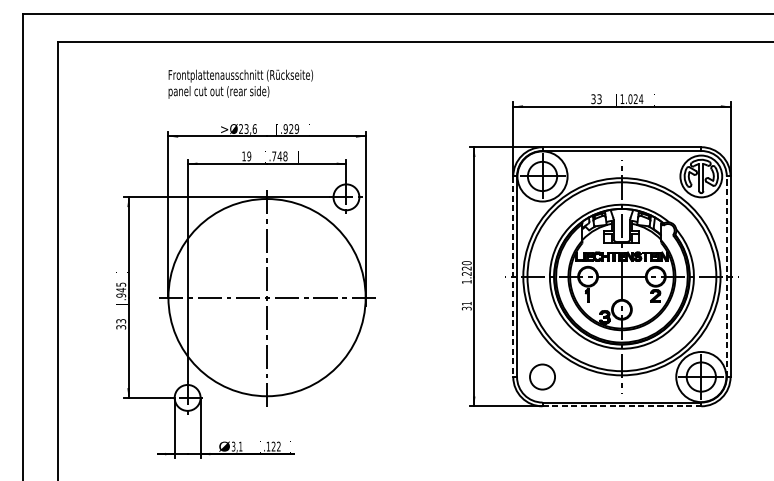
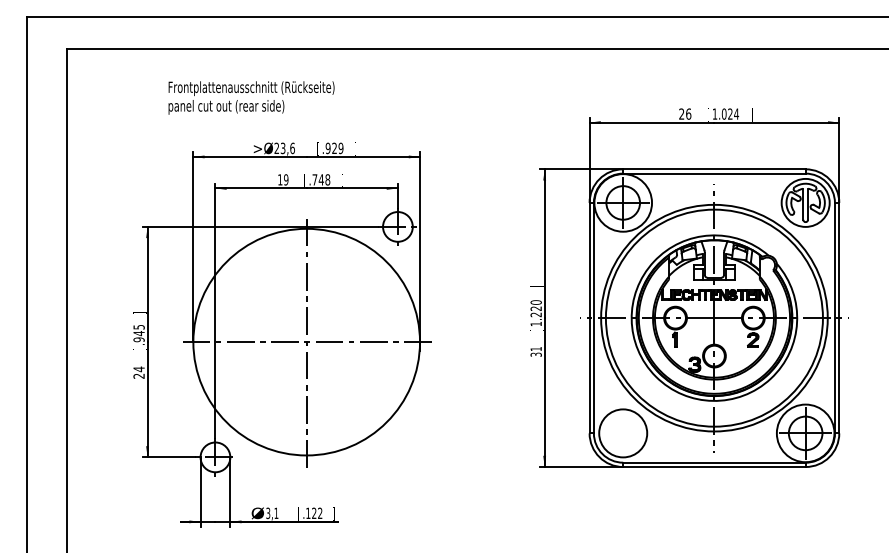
text: (240, 83) -> (251, 97), moved
text: (596, 98) -> (685, 113), 33 -> 26
line: (726, 276) -> (834, 317), dashed -> solid
line: (513, 277) -> (589, 318), dashed -> solid
text: (120, 324) -> (138, 372), 33 -> 24
circle: (542, 377) -> (623, 433), size x1.67
line: (621, 406) -> (714, 467), dashed -> solid

